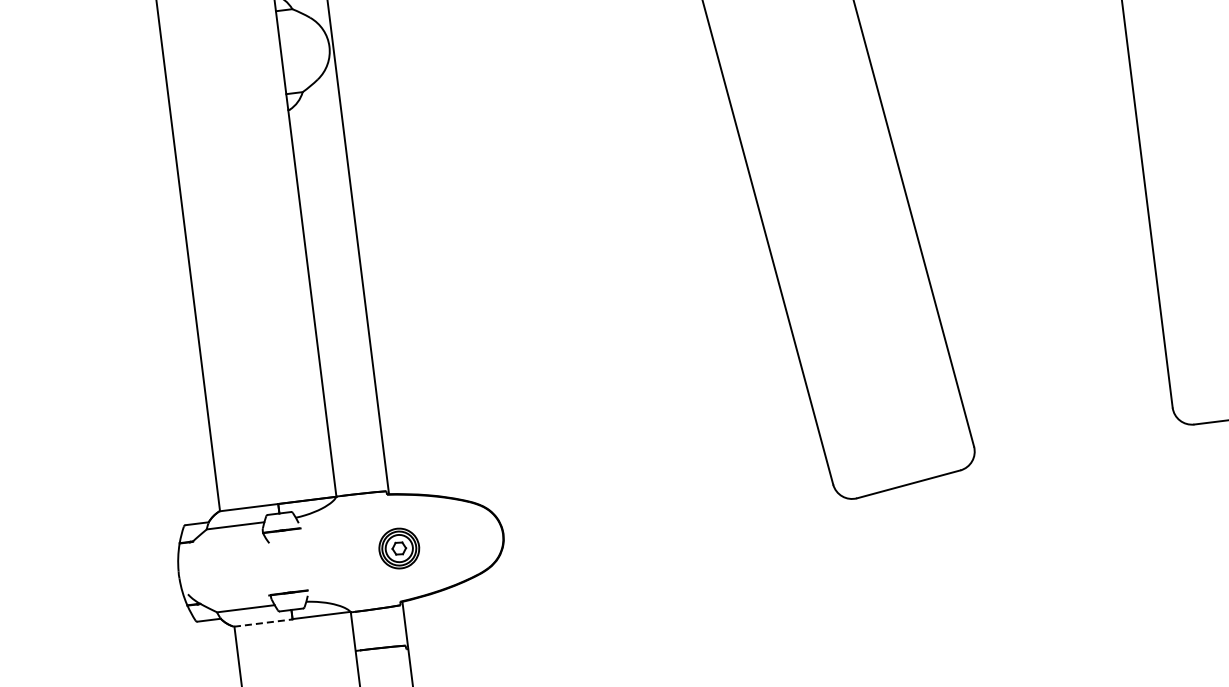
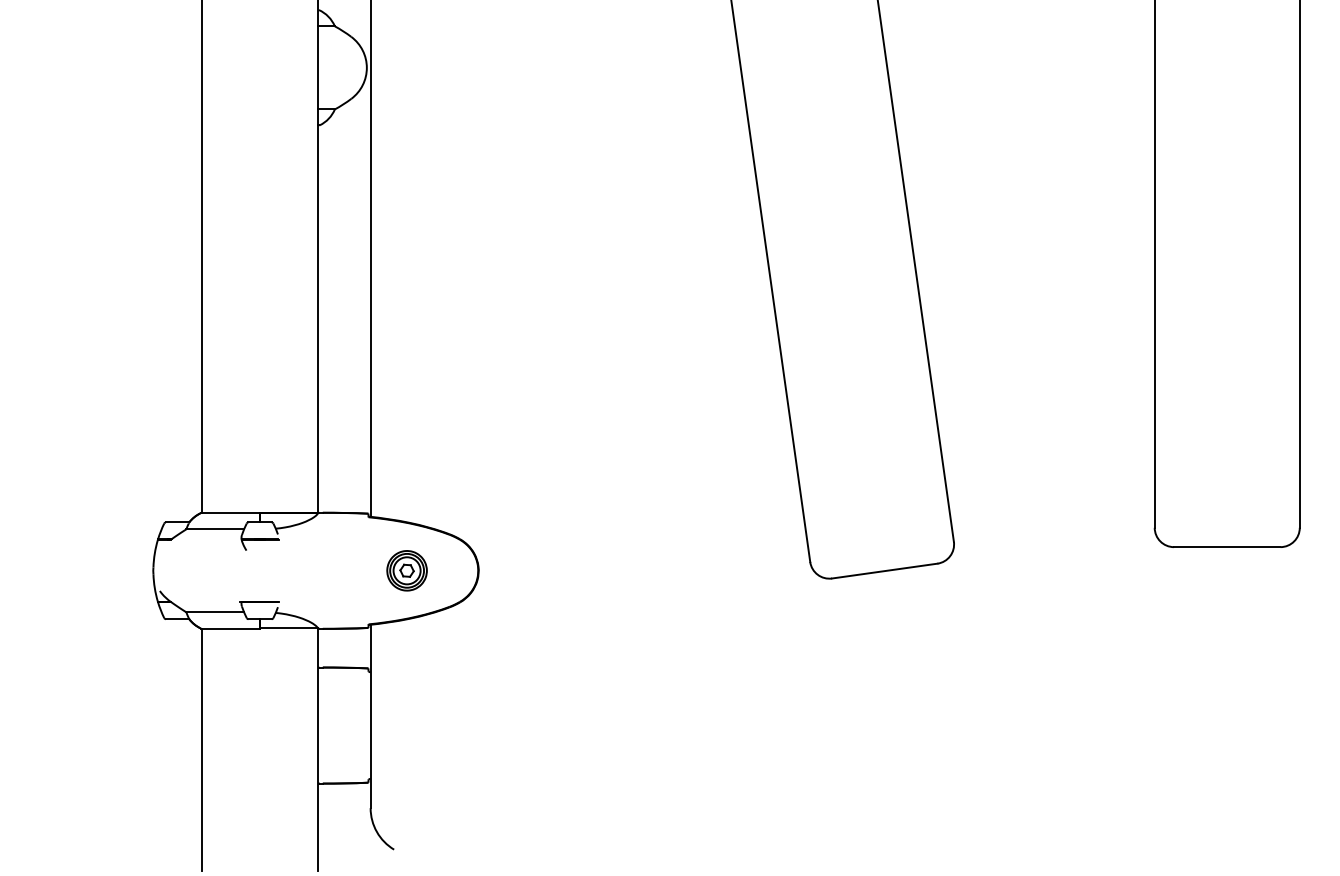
part: (398, 548) -> (406, 570), moved
line: (264, 622) -> (231, 628), dashed -> solid

